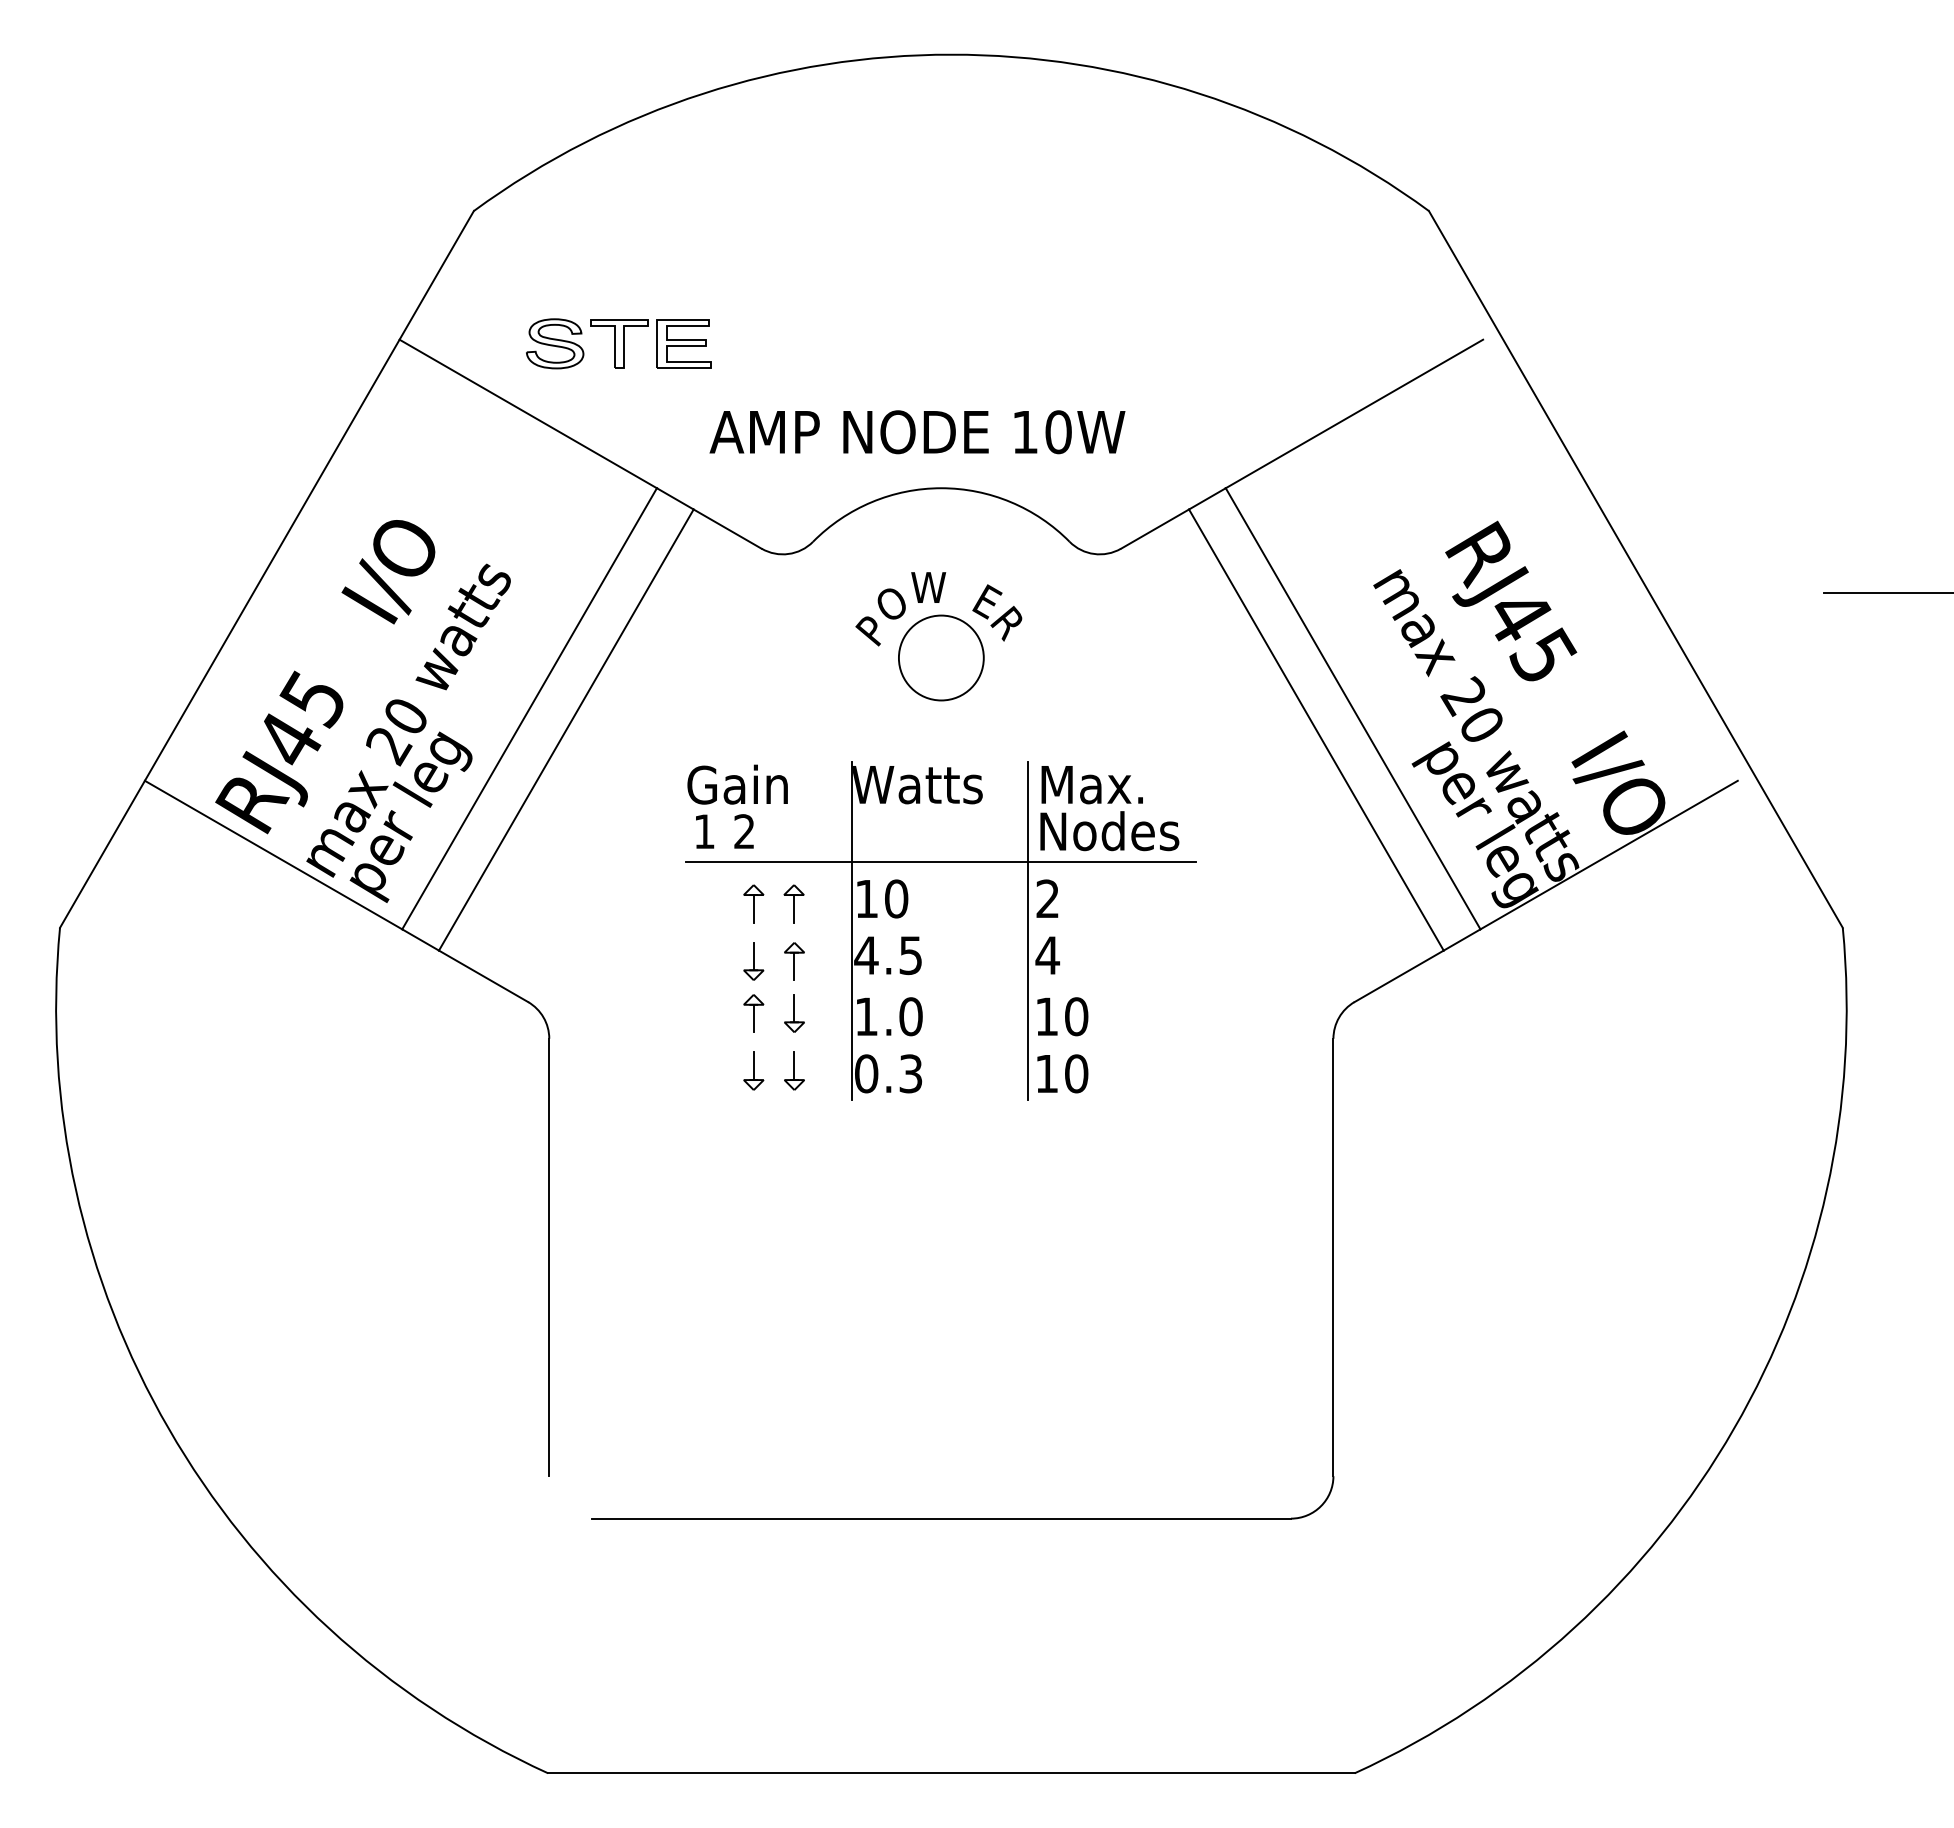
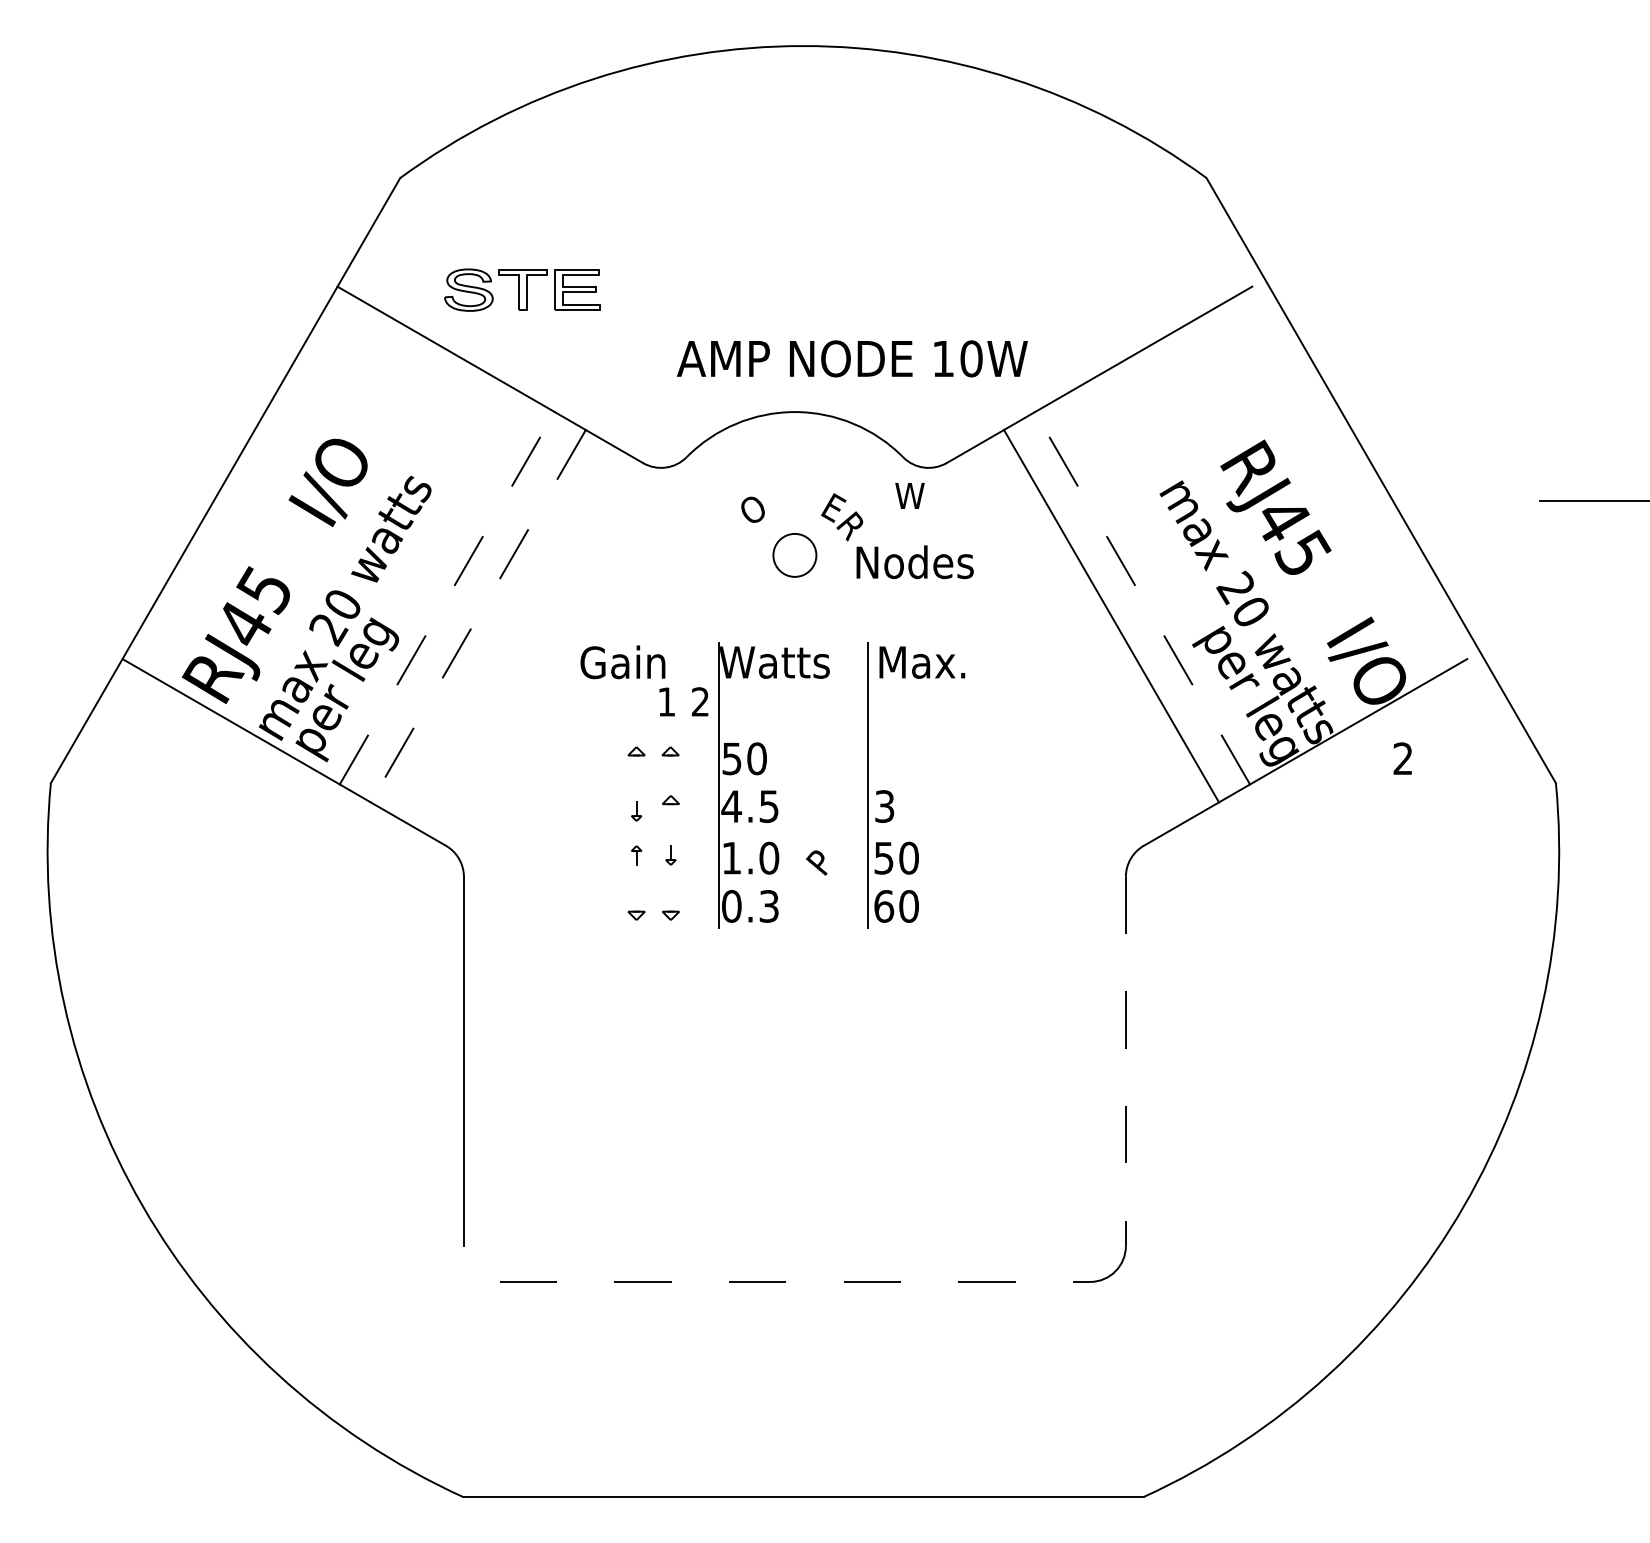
text: (917, 432) -> (852, 359), moved
text: (928, 587) -> (909, 495), moved
text: (867, 631) -> (816, 863), moved
circle: (940, 657) -> (794, 554), size x0.6
line: (529, 708) -> (447, 598), solid -> dashed
line: (1353, 708) -> (1142, 598), solid -> dashed
line: (566, 730) -> (478, 616), solid -> dashed
text: (724, 831) -> (683, 701), moved
text: (1109, 831) -> (914, 562), moved
line: (941, 862) -> (795, 728), removed
text: (1047, 898) -> (1402, 758), moved
text: (866, 899) -> (731, 759), 10 -> 50
line: (753, 908) -> (636, 766), removed
line: (794, 908) -> (670, 766), removed
text: (1047, 955) -> (884, 806), 4 -> 3
part: (753, 961) -> (636, 811), size x0.6
line: (794, 966) -> (670, 815), removed
part: (753, 1013) -> (636, 855), size x0.6
part: (794, 1013) -> (670, 855), size x0.6
text: (1046, 1016) -> (883, 858), 10 -> 50
line: (753, 1066) -> (636, 900), removed
line: (794, 1066) -> (670, 900), removed
text: (1046, 1073) -> (883, 906), 10 -> 60
line: (1333, 1257) -> (1125, 1061), solid -> dashed
line: (941, 1518) -> (795, 1281), solid -> dashed

